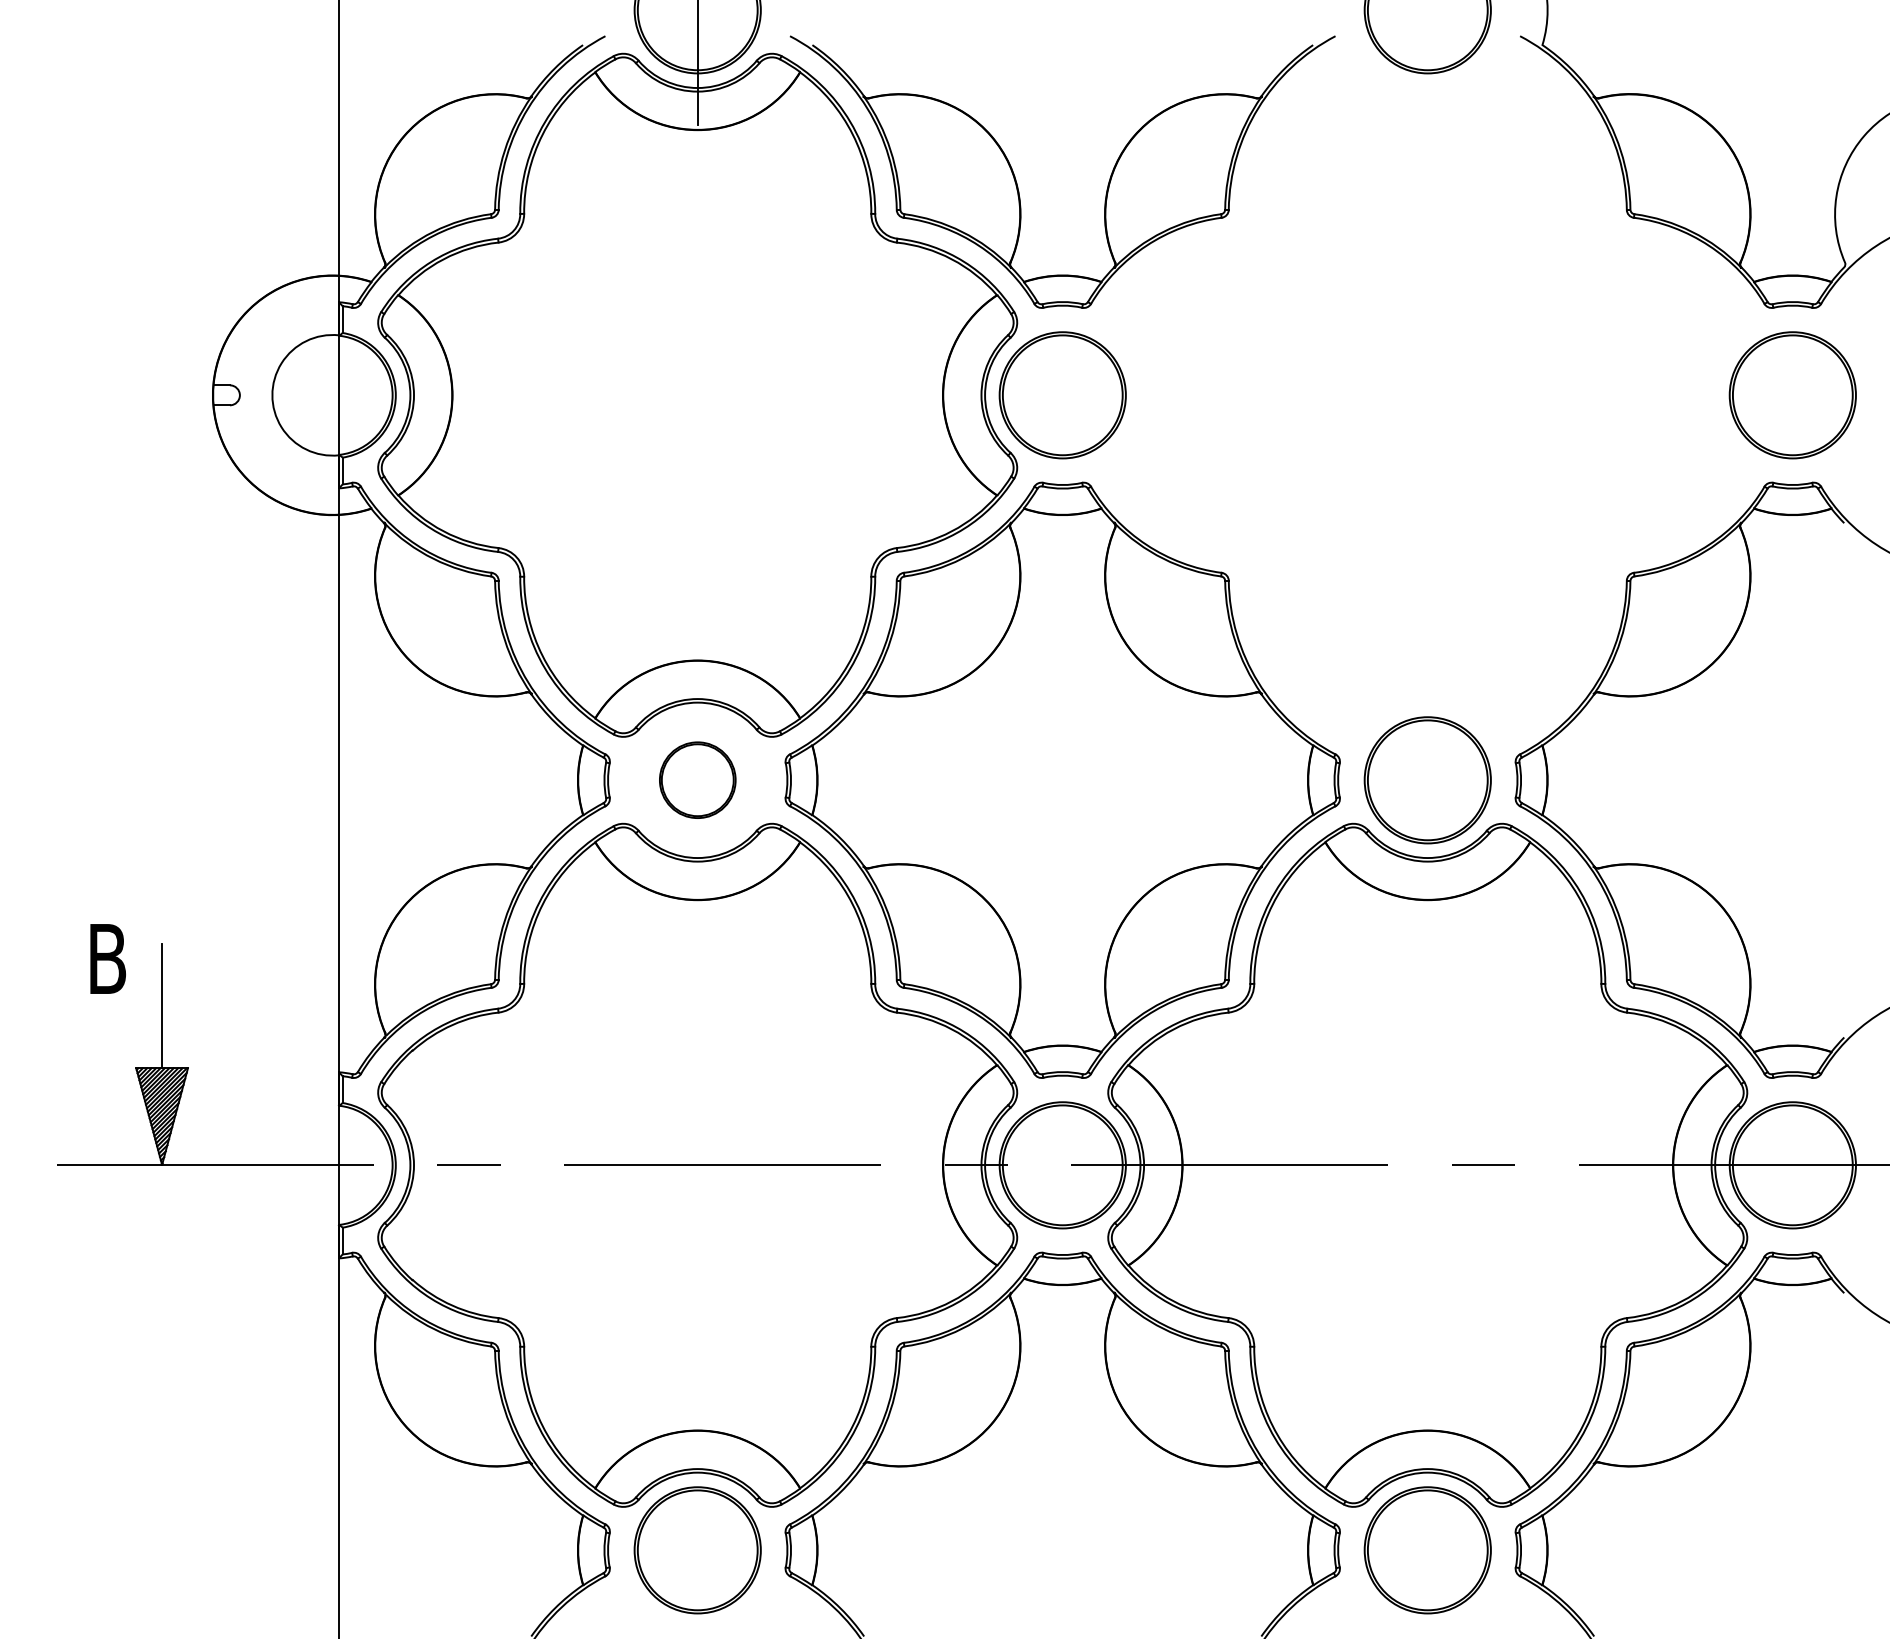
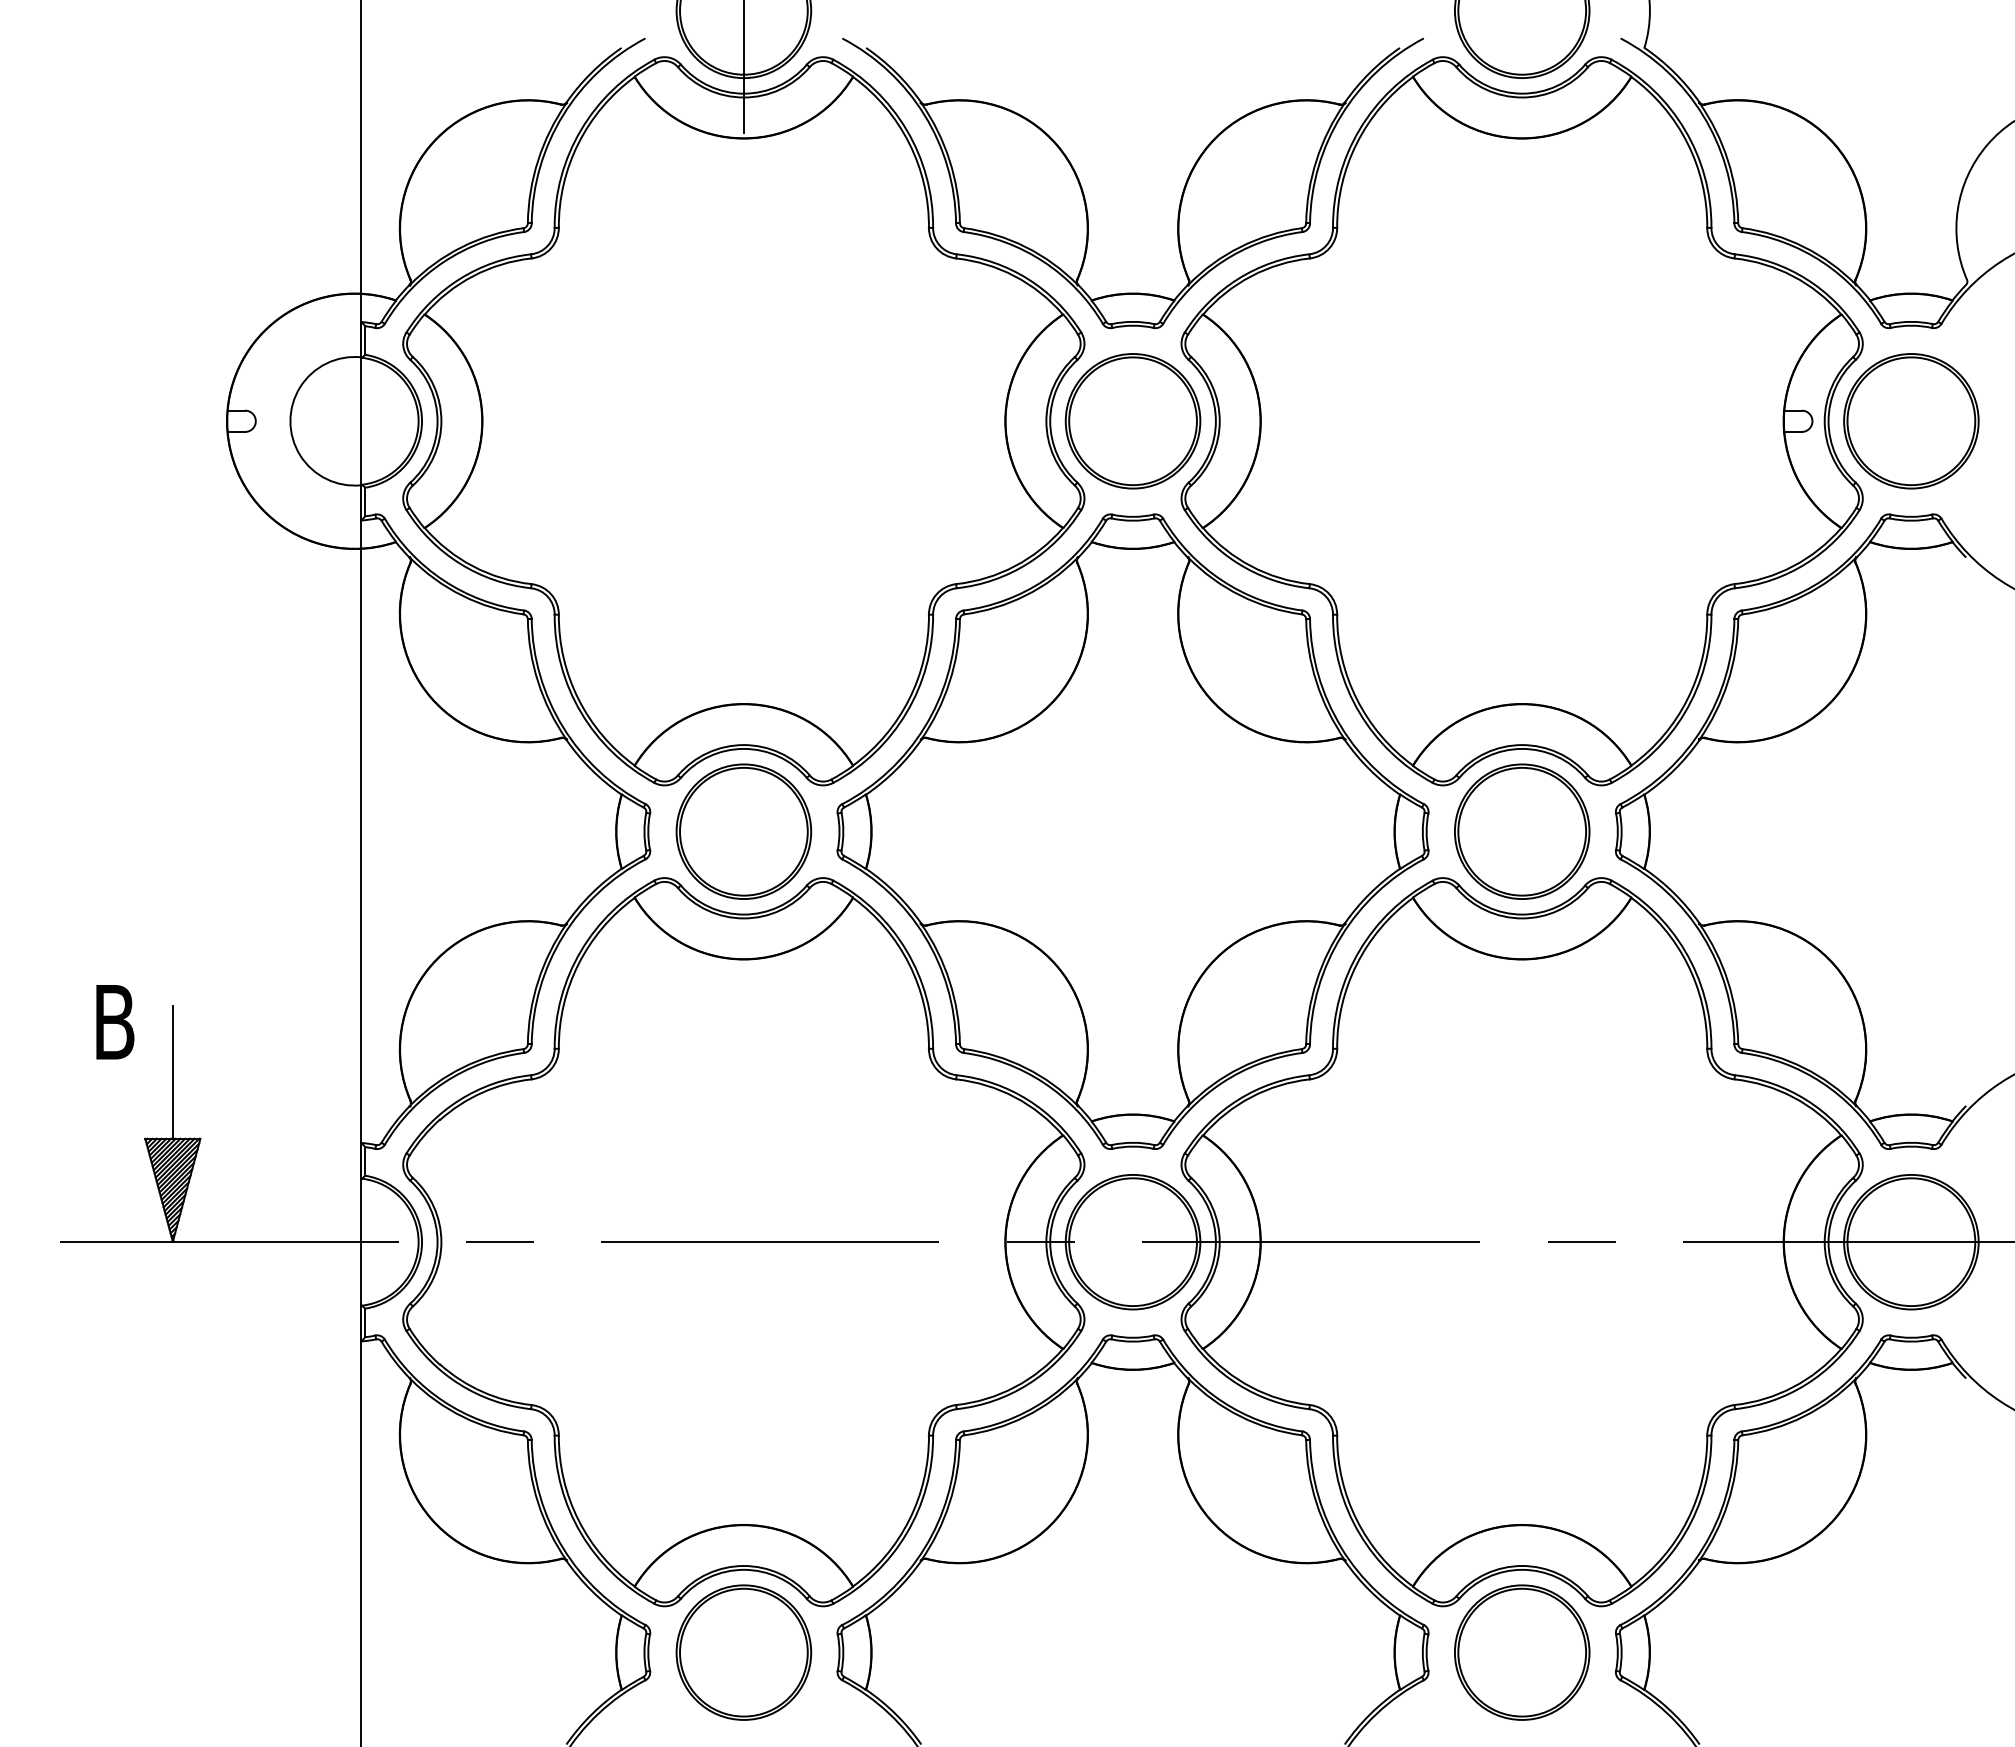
part: (1427, 395) -> (1521, 421), added
part: (697, 780) -> (743, 831), size x1.67

